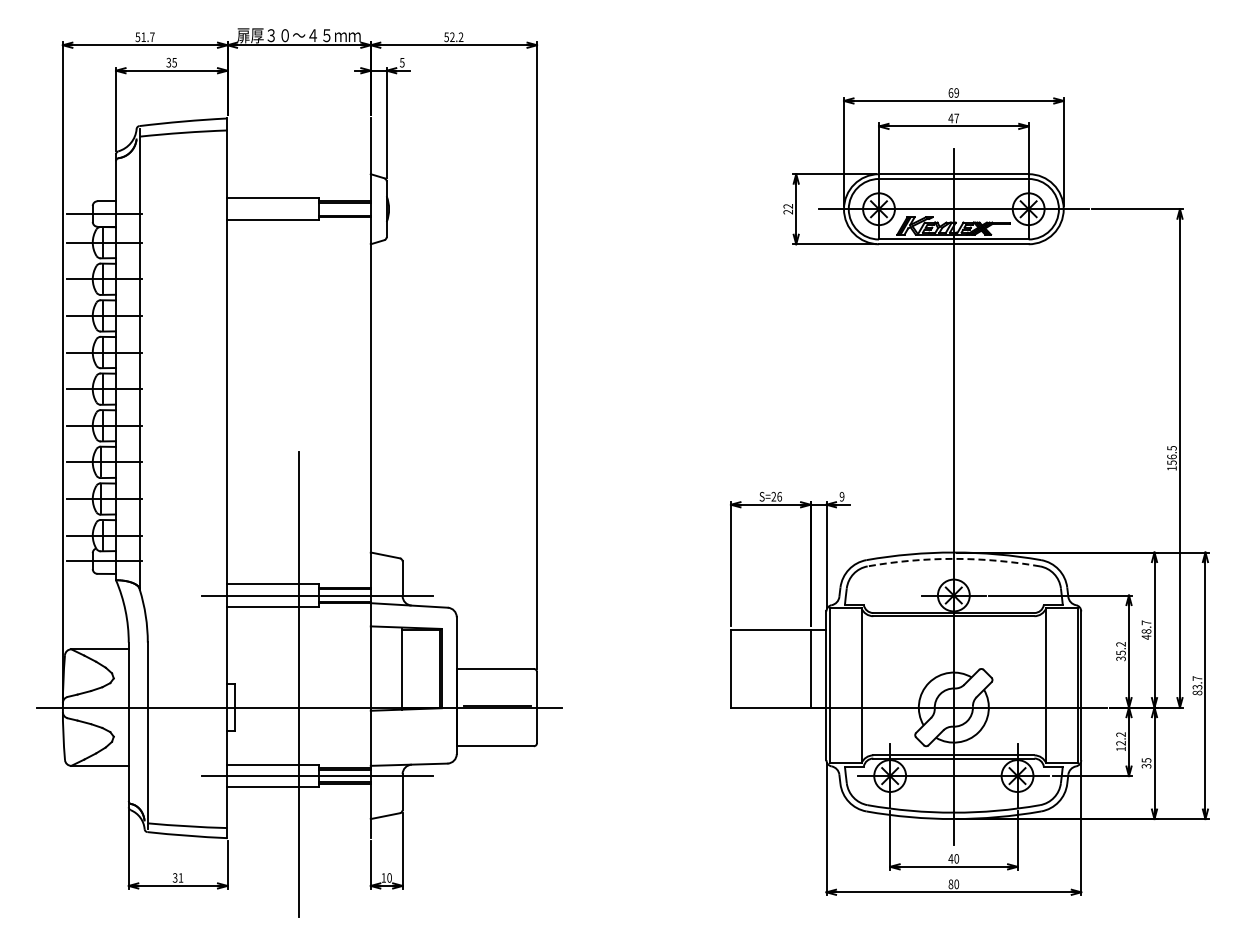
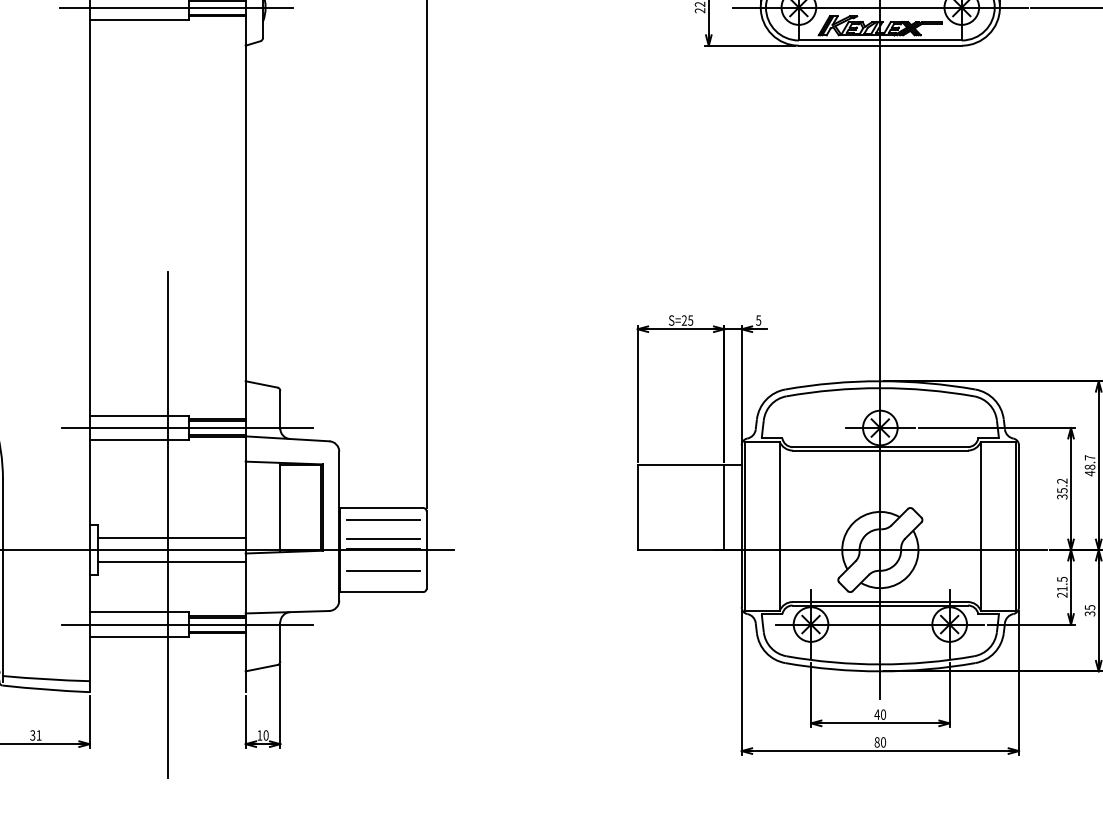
line: (307, 209) -> (176, 7), added
text: (779, 496) -> (690, 320), S=26 -> S=25
text: (841, 496) -> (758, 320), 9 -> 5
arc: (953, 558) -> (879, 387), dashed -> solid
line: (496, 680) -> (382, 520), added
line: (302, 696) -> (171, 537), added
line: (496, 697) -> (382, 539), added
line: (302, 718) -> (171, 561), added
line: (496, 726) -> (382, 570), added
text: (1120, 741) -> (1061, 586), 12.2 -> 21.5

